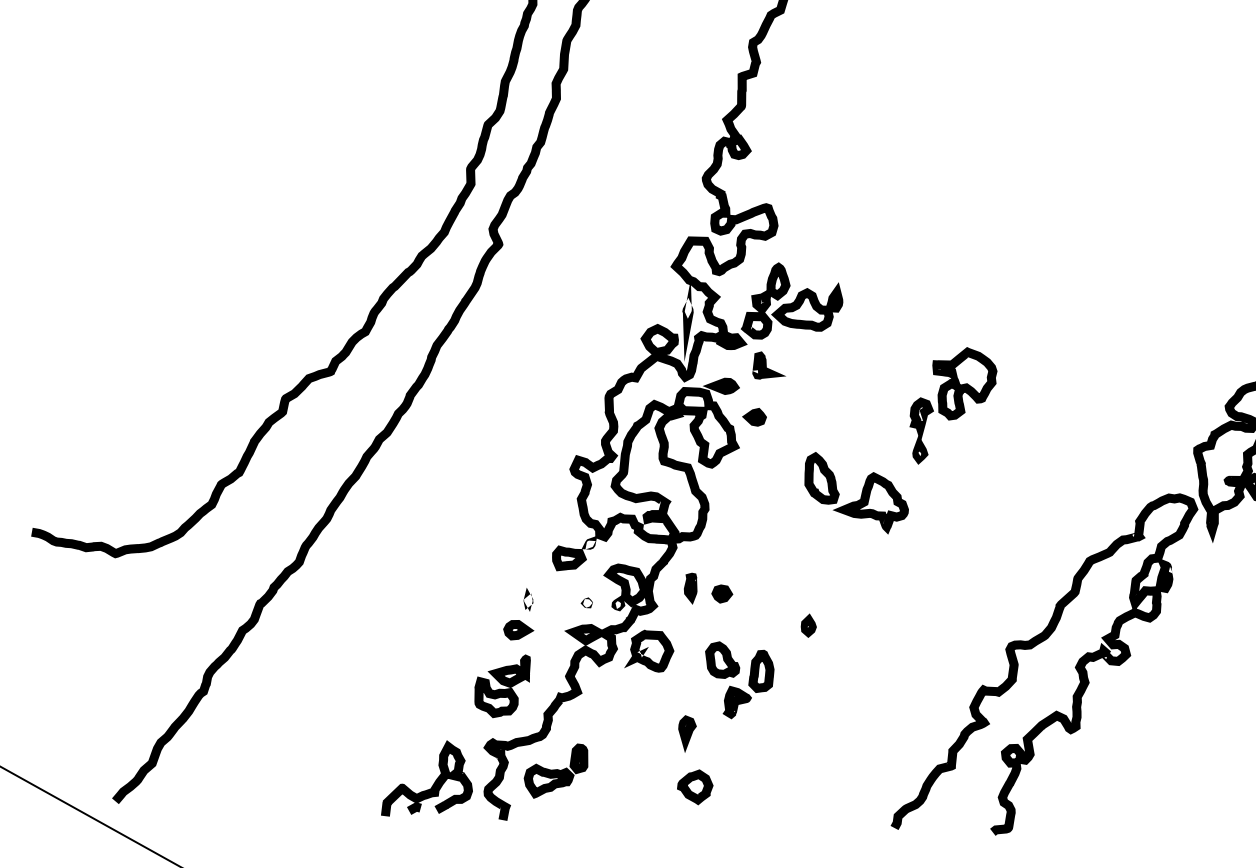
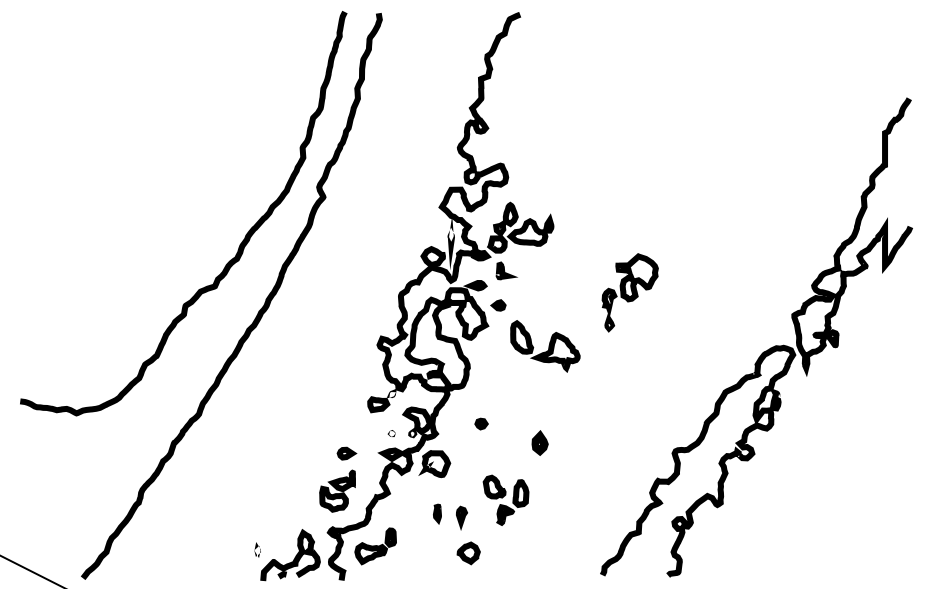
part: (856, 493) -> (545, 346), moved
part: (690, 587) -> (437, 513), moved
part: (528, 598) -> (257, 549), moved
part: (807, 625) -> (539, 442), size x1.6
part: (738, 679) -> (505, 499), moved

